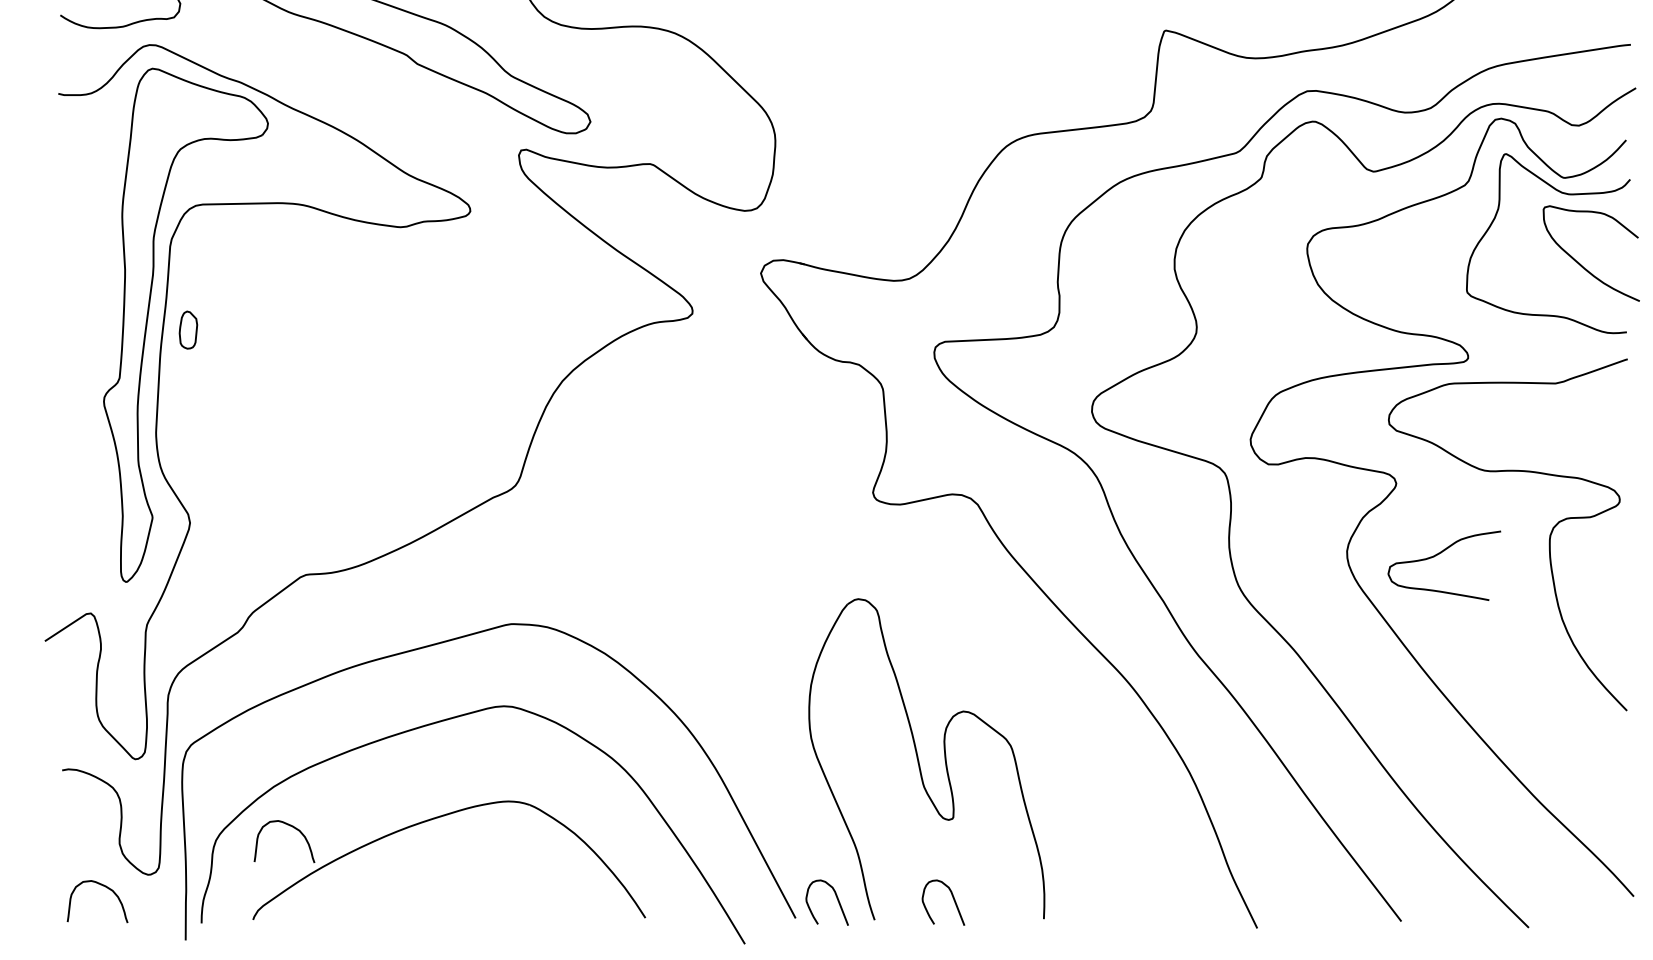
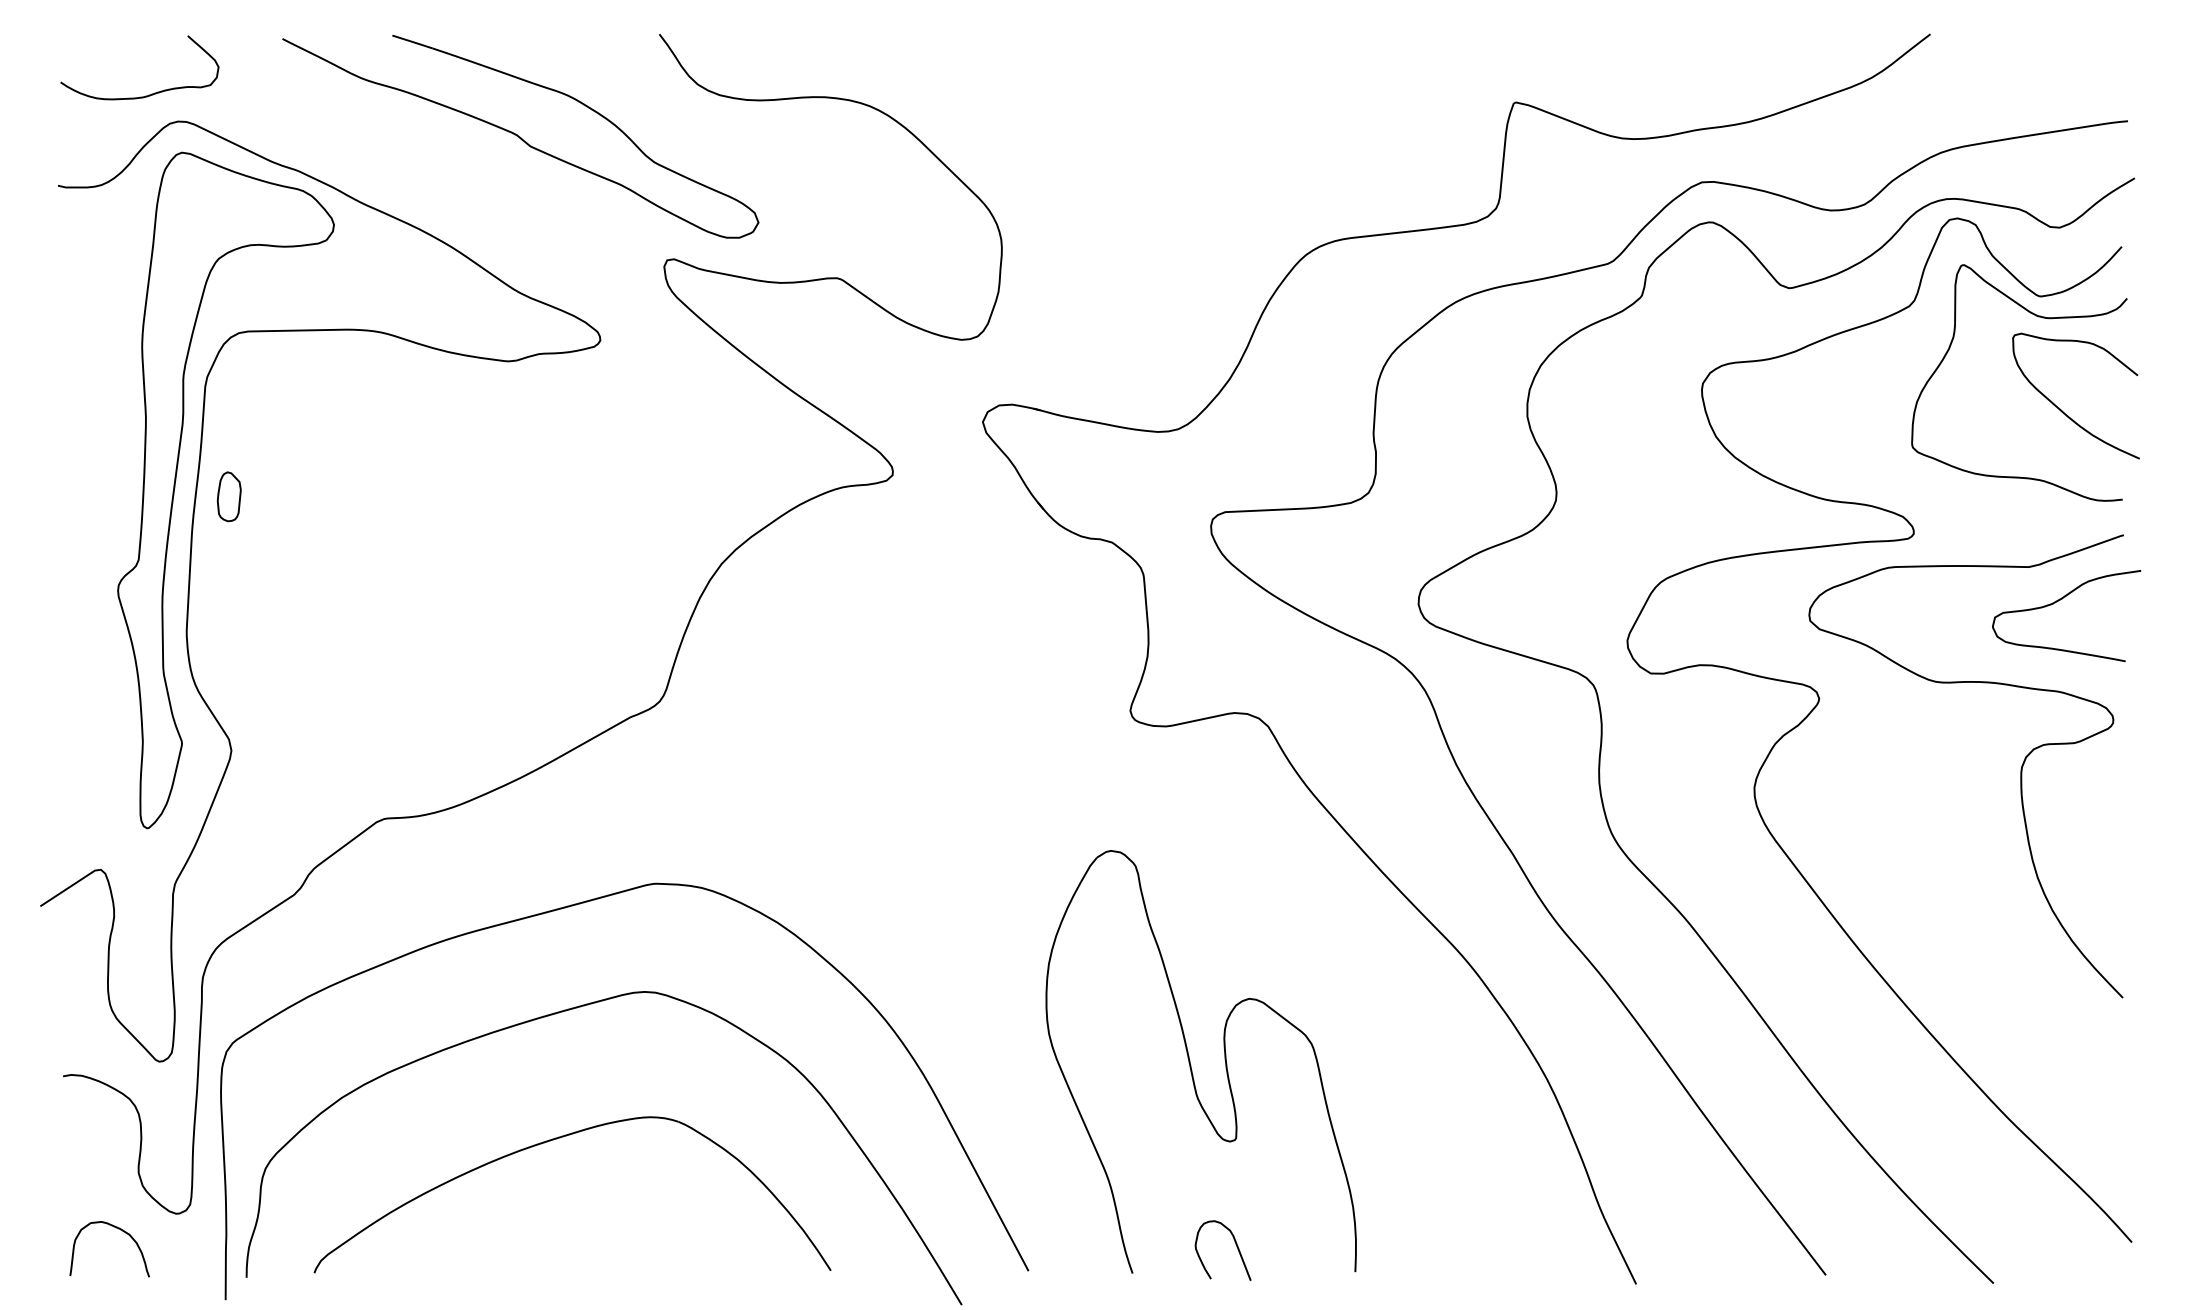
curve: (1437, 555) -> (2057, 602), moved
curve: (291, 826) -> (364, 1150), removed
curve: (836, 898) -> (1082, 1244), removed

